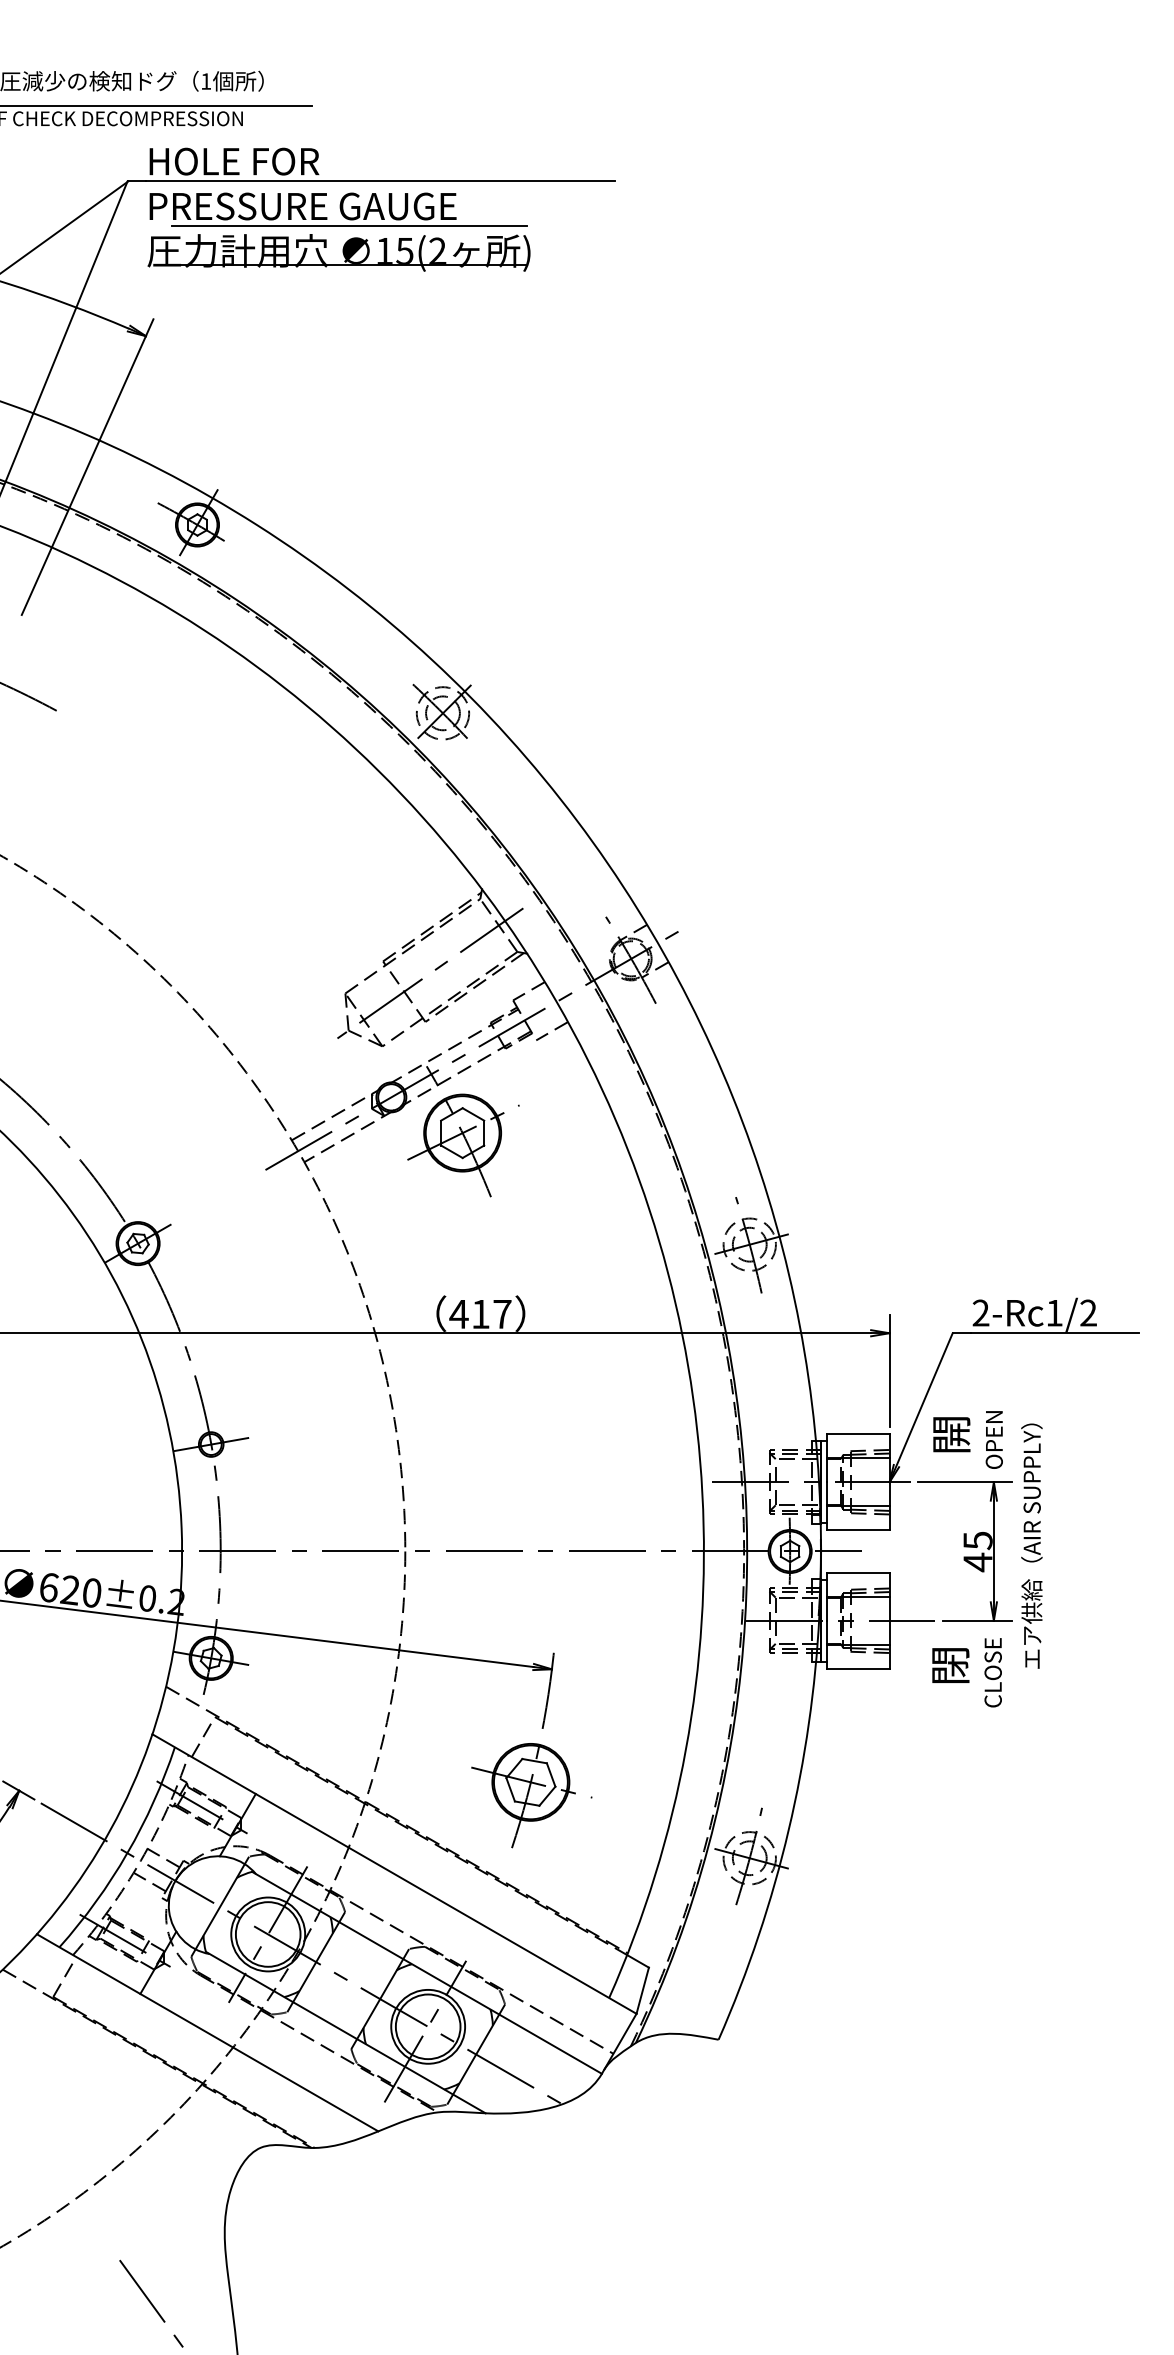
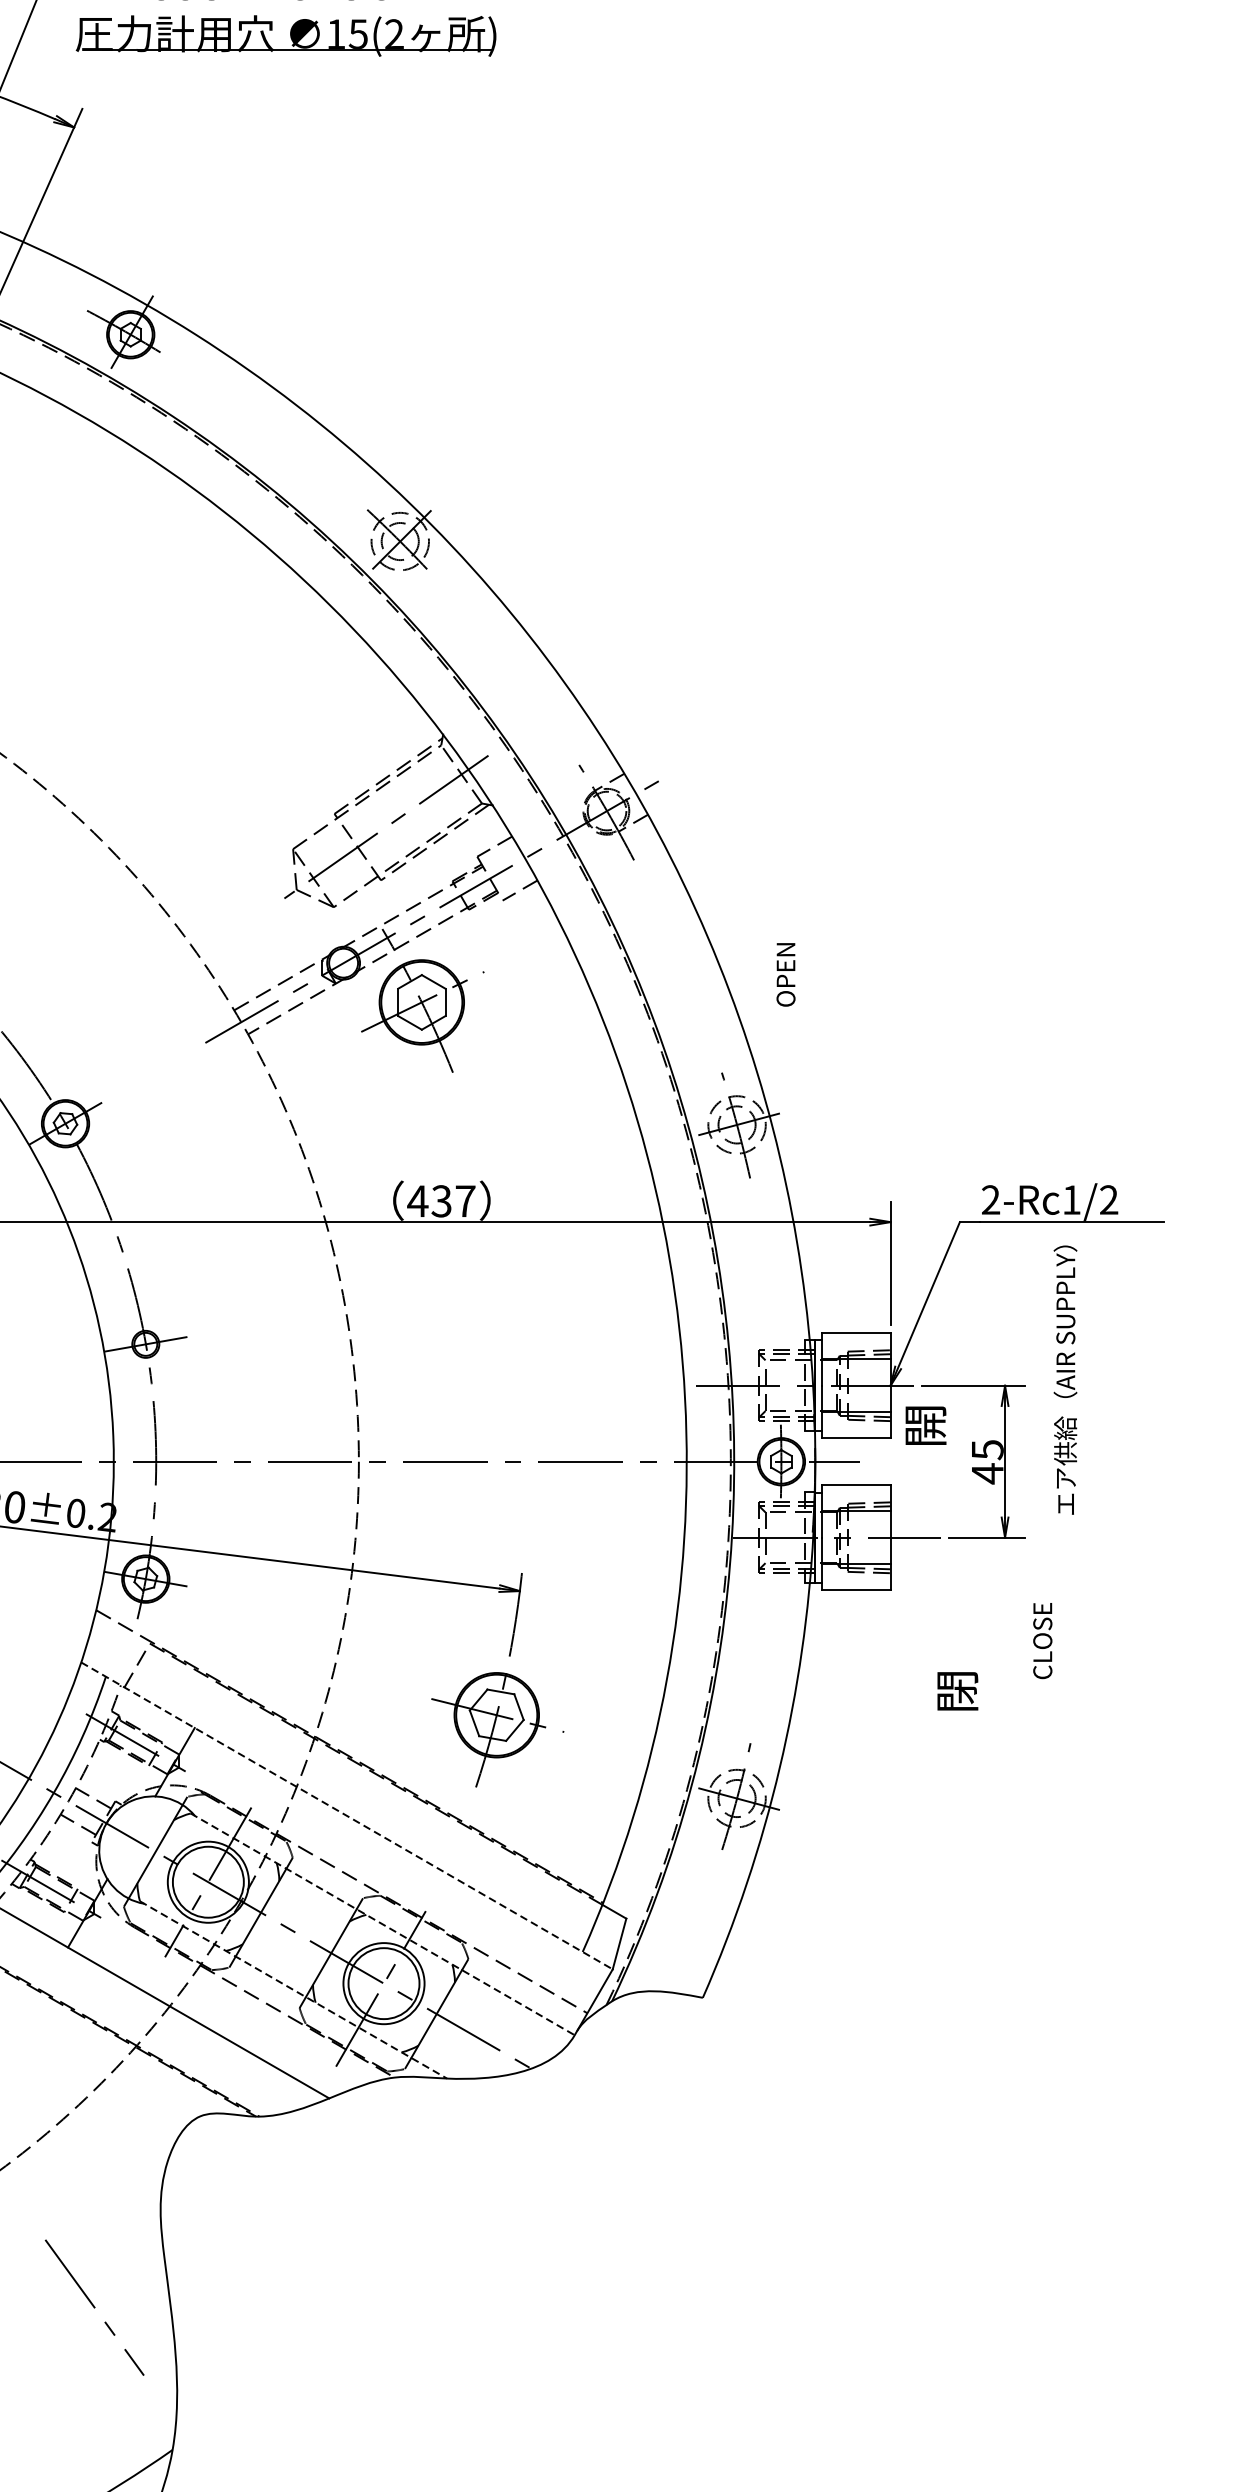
line: (348, 226) -> (296, 7), removed
text: (480, 1314) -> (441, 1201), 417 -> 437
text: (951, 1434) -> (925, 1425), moved
text: (993, 1439) -> (785, 974), moved
text: (1031, 1545) -> (1065, 1379), moved
text: (950, 1665) -> (957, 1691), moved
text: (992, 1672) -> (1041, 1640), moved
line: (394, 1874) -> (347, 1816), solid -> dashed
line: (427, 1972) -> (383, 1923), solid -> dashed
line: (346, 2032) -> (294, 1989), solid -> dashed

